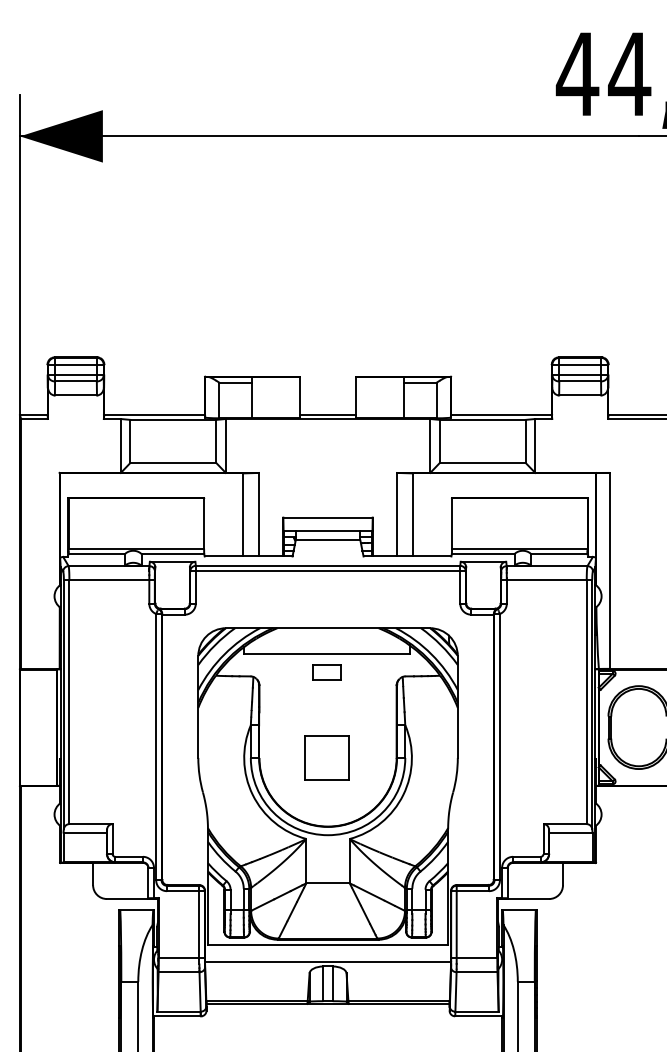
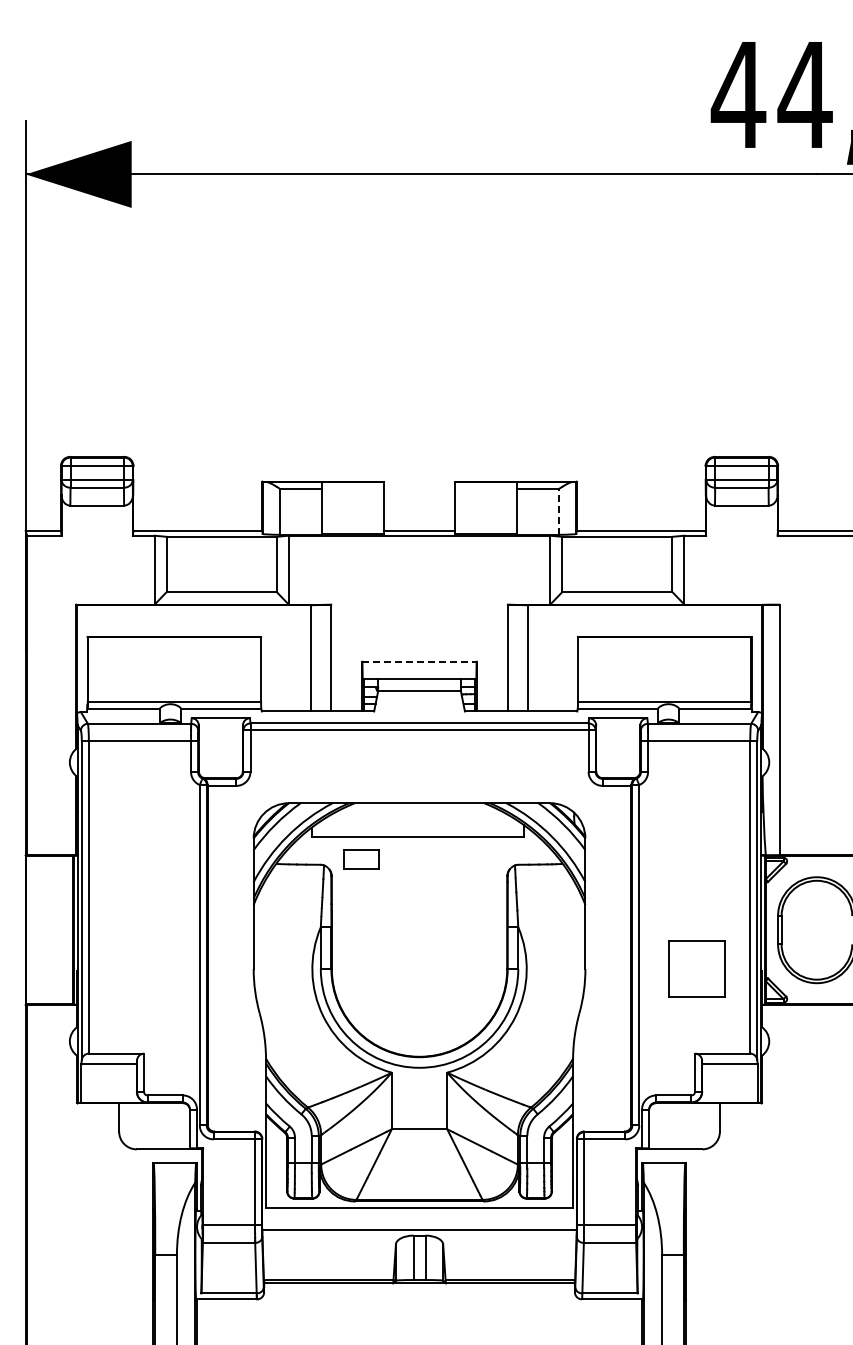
line: (436, 400) -> (558, 511), solid -> dashed
line: (328, 517) -> (420, 661), solid -> dashed
part: (326, 672) -> (361, 859), moved
part: (326, 757) -> (696, 968), moved

